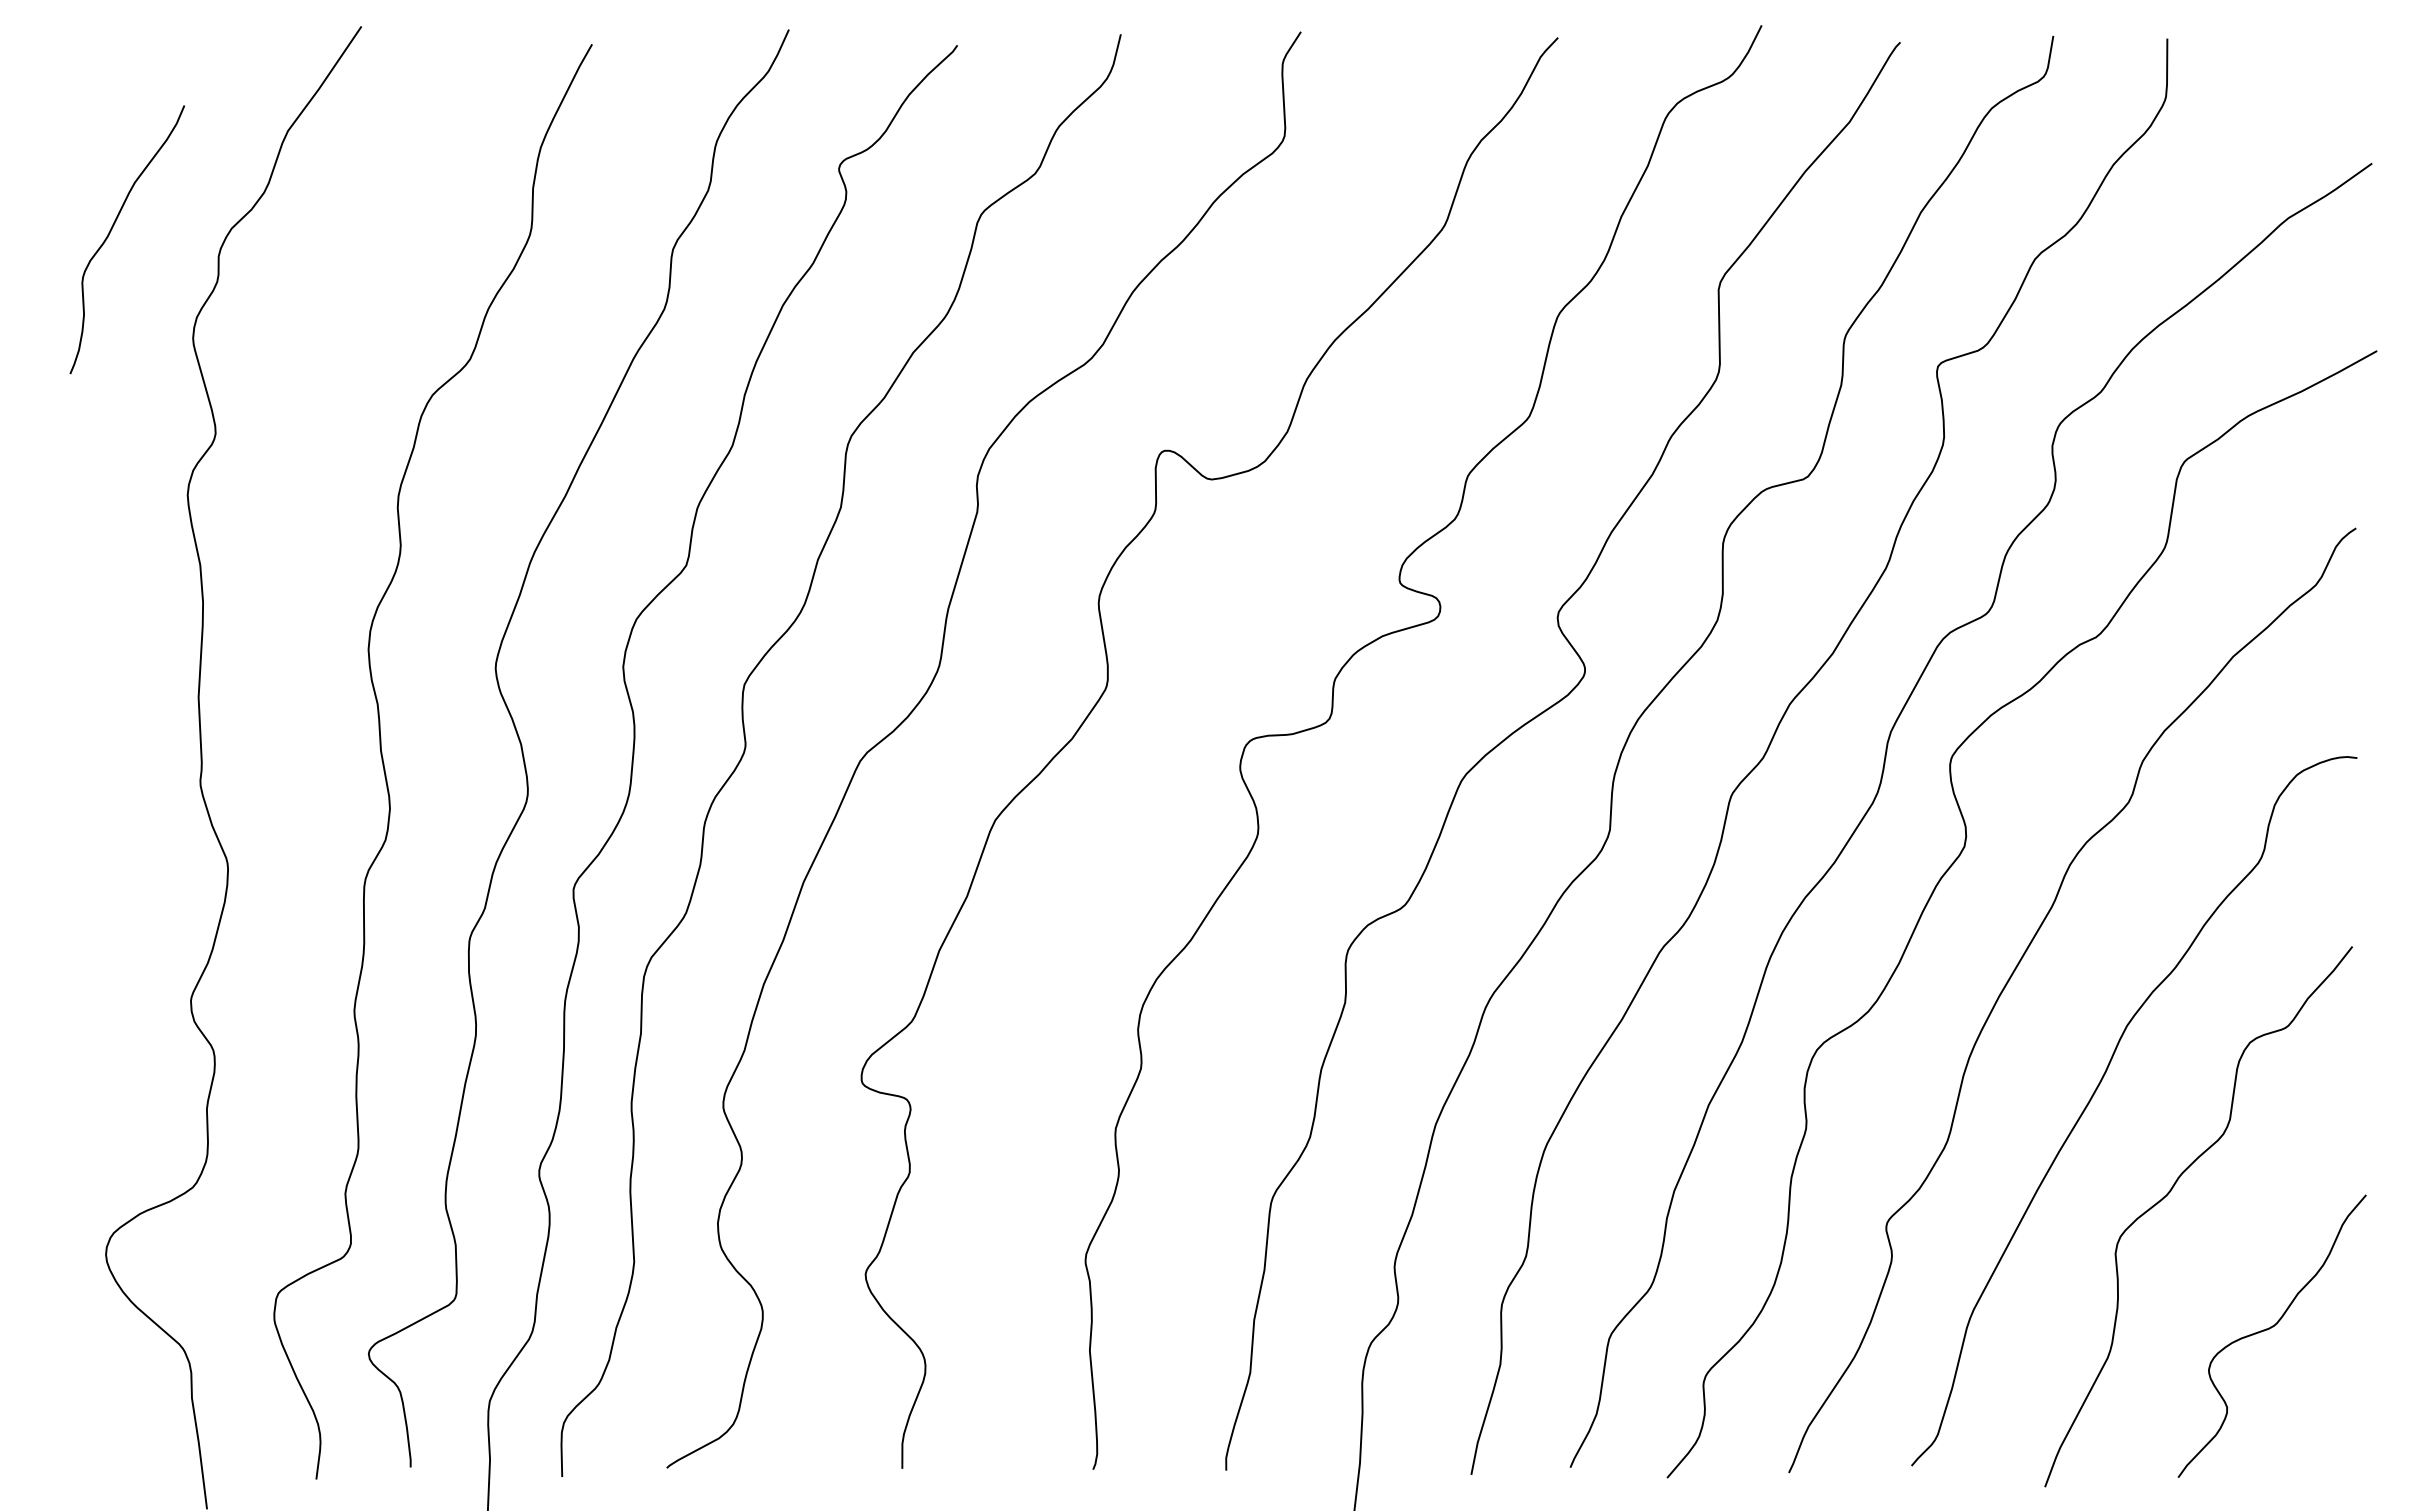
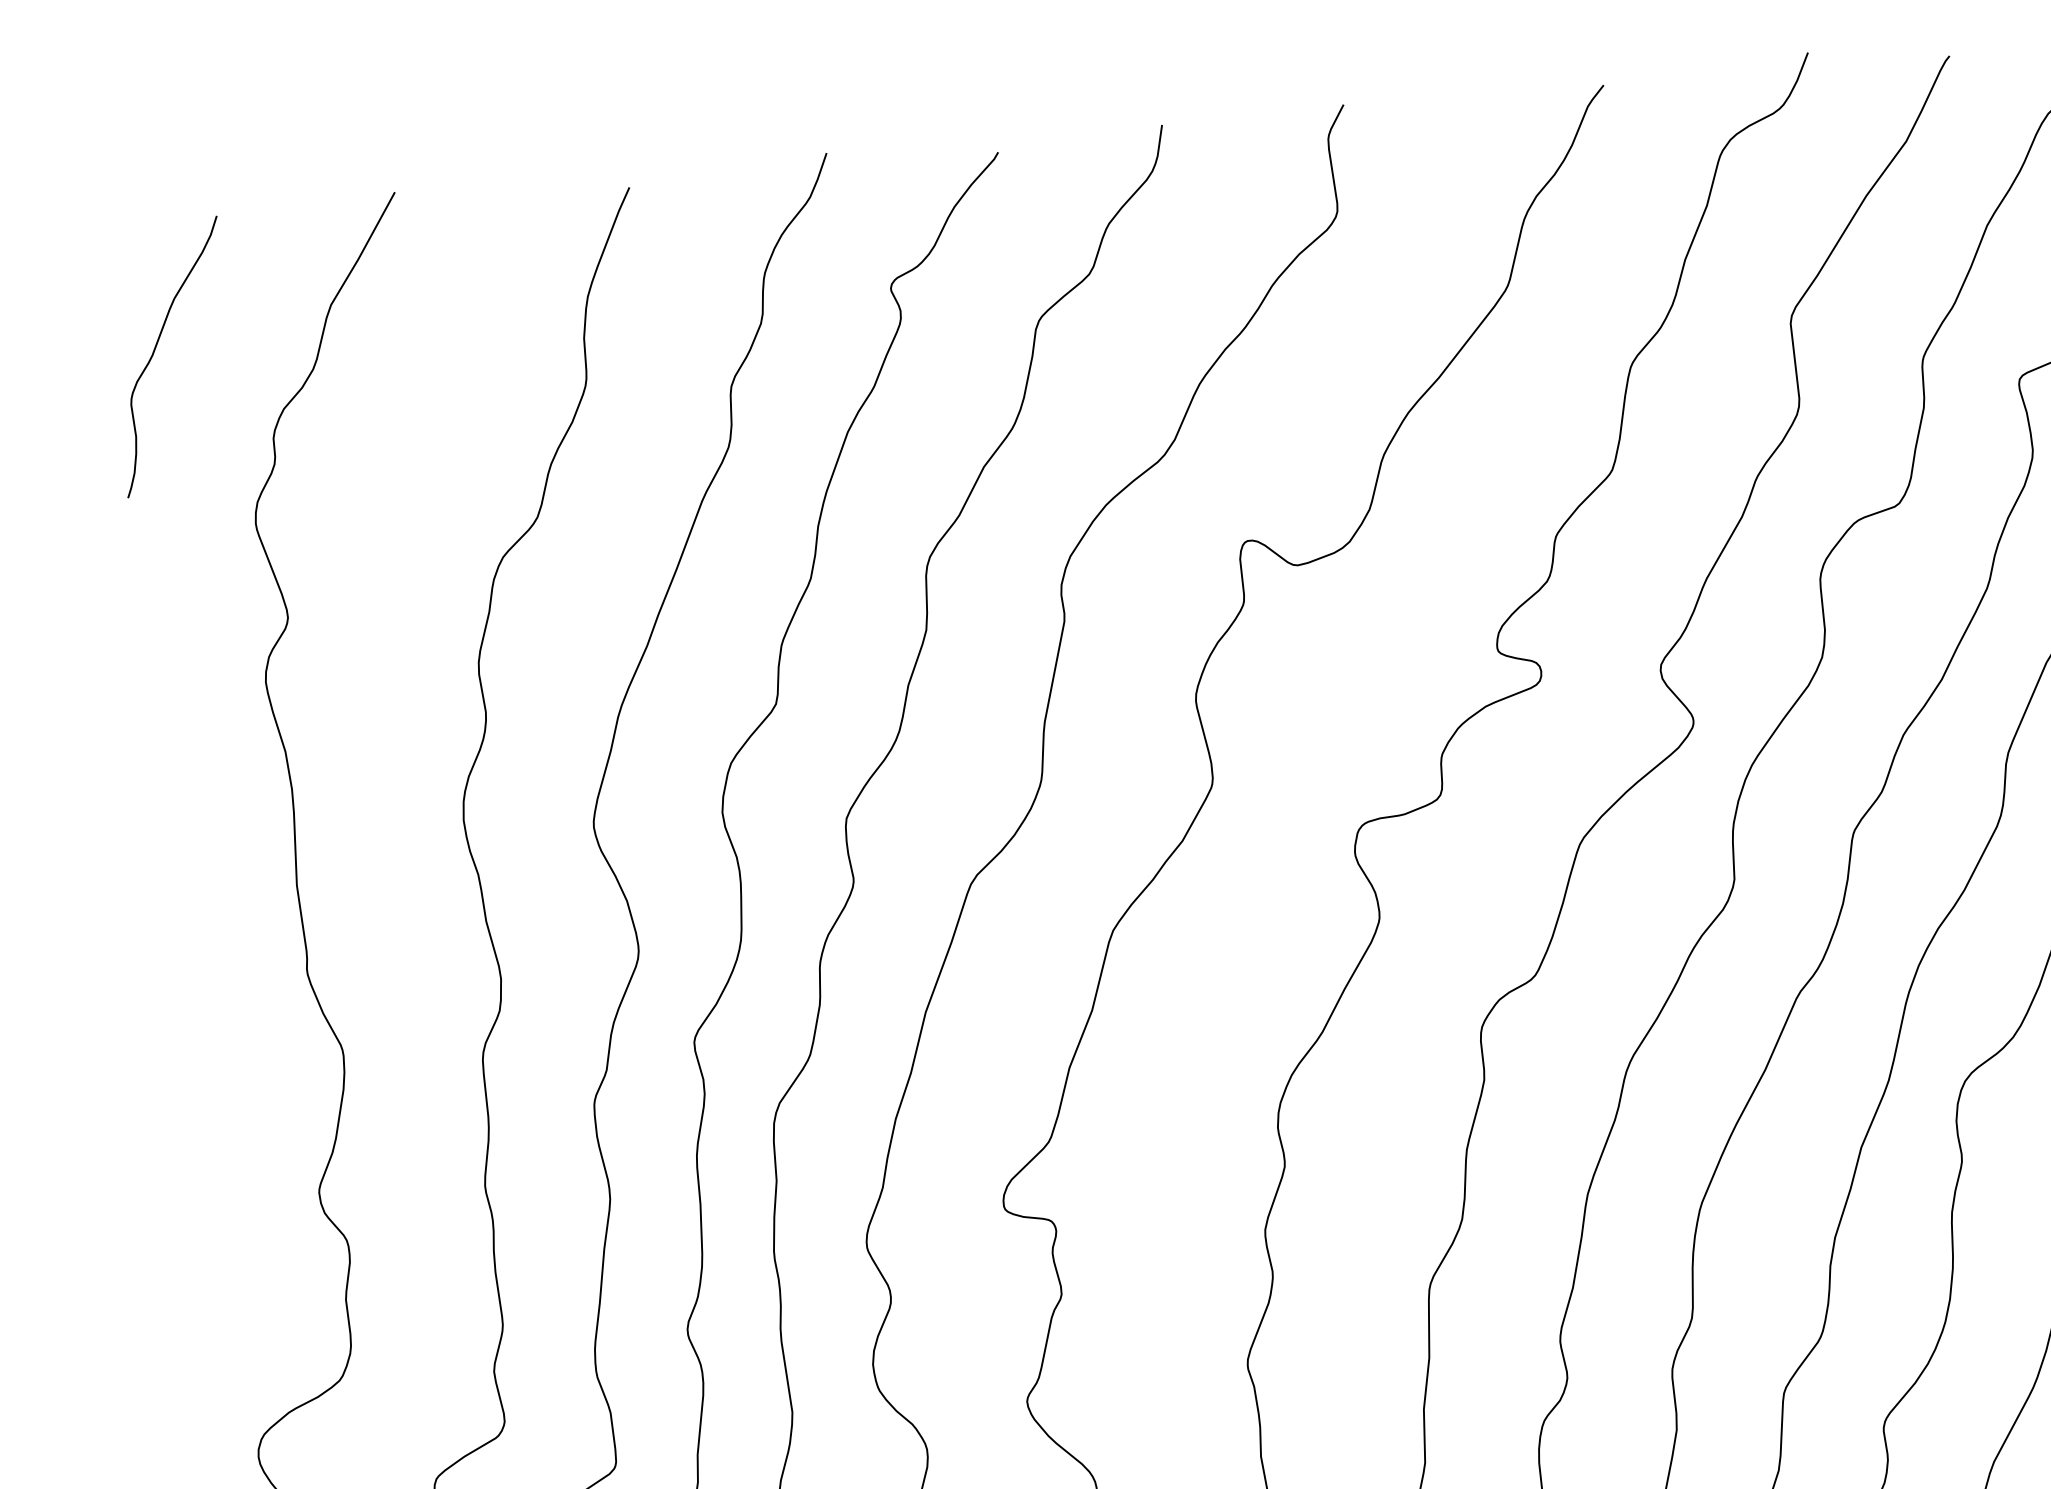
curve: (111, 231) -> (155, 350), moved

